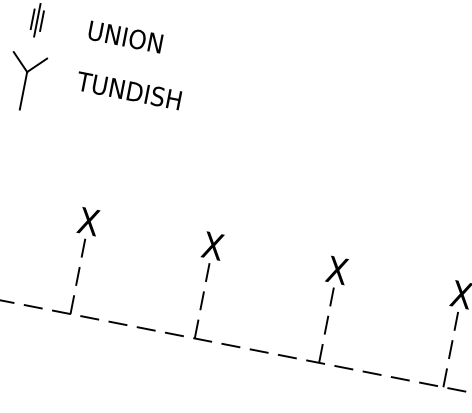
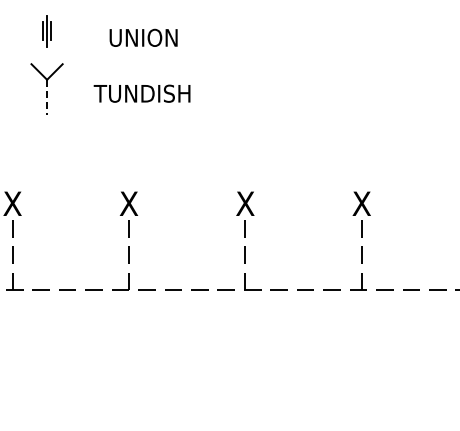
text: (125, 36) -> (143, 37), moved
text: (128, 90) -> (141, 93), moved
line: (23, 91) -> (47, 97), solid -> dashed

